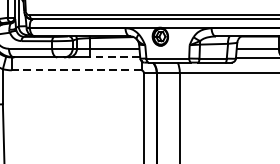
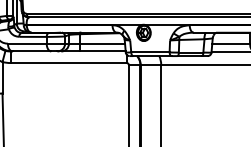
line: (115, 57) -> (103, 51), dashed -> solid
line: (76, 70) -> (68, 63), dashed -> solid

